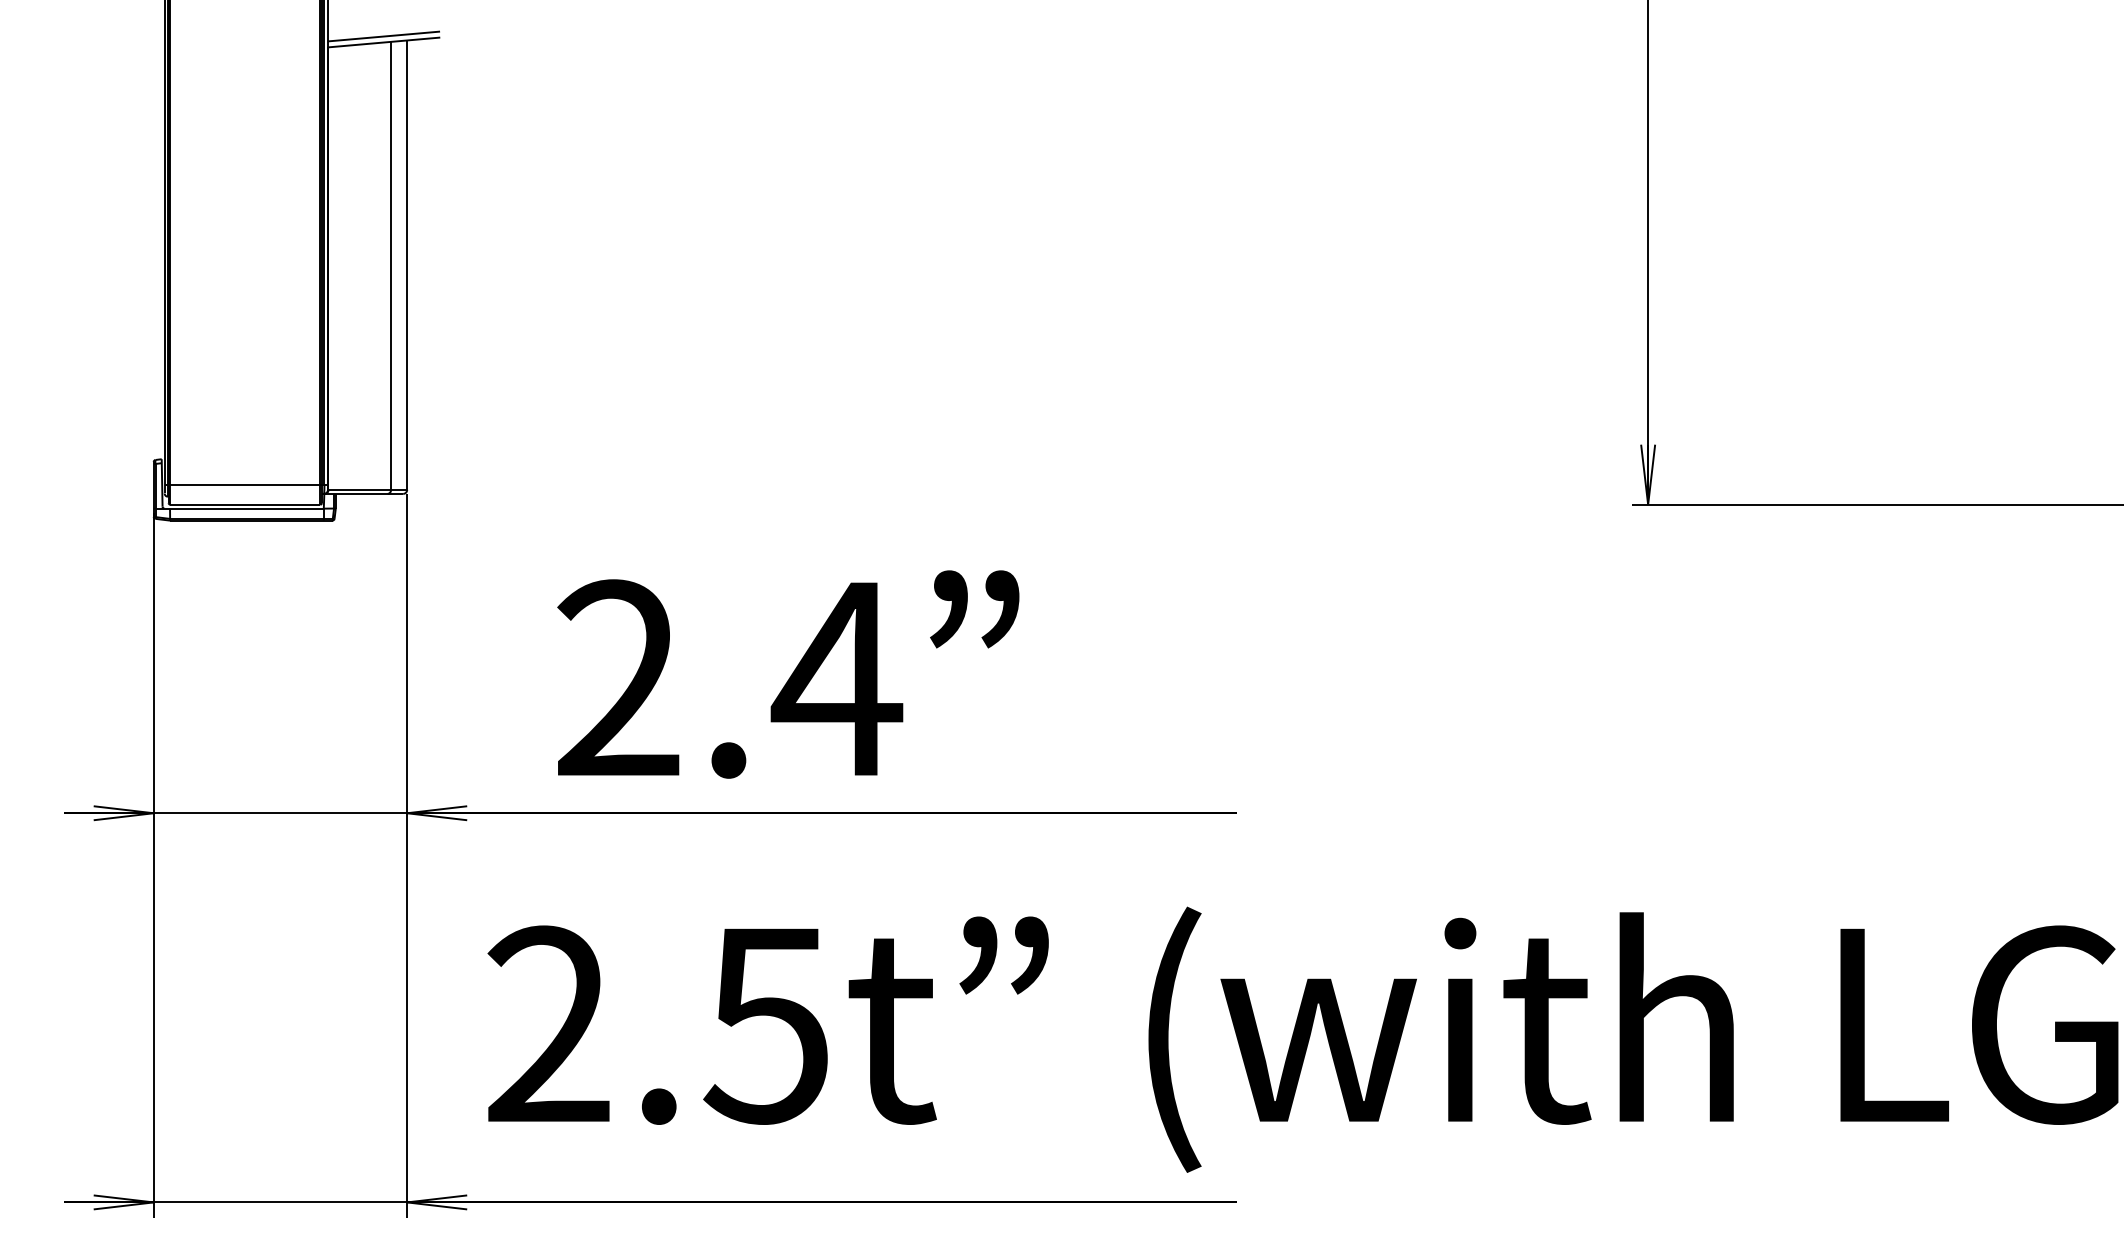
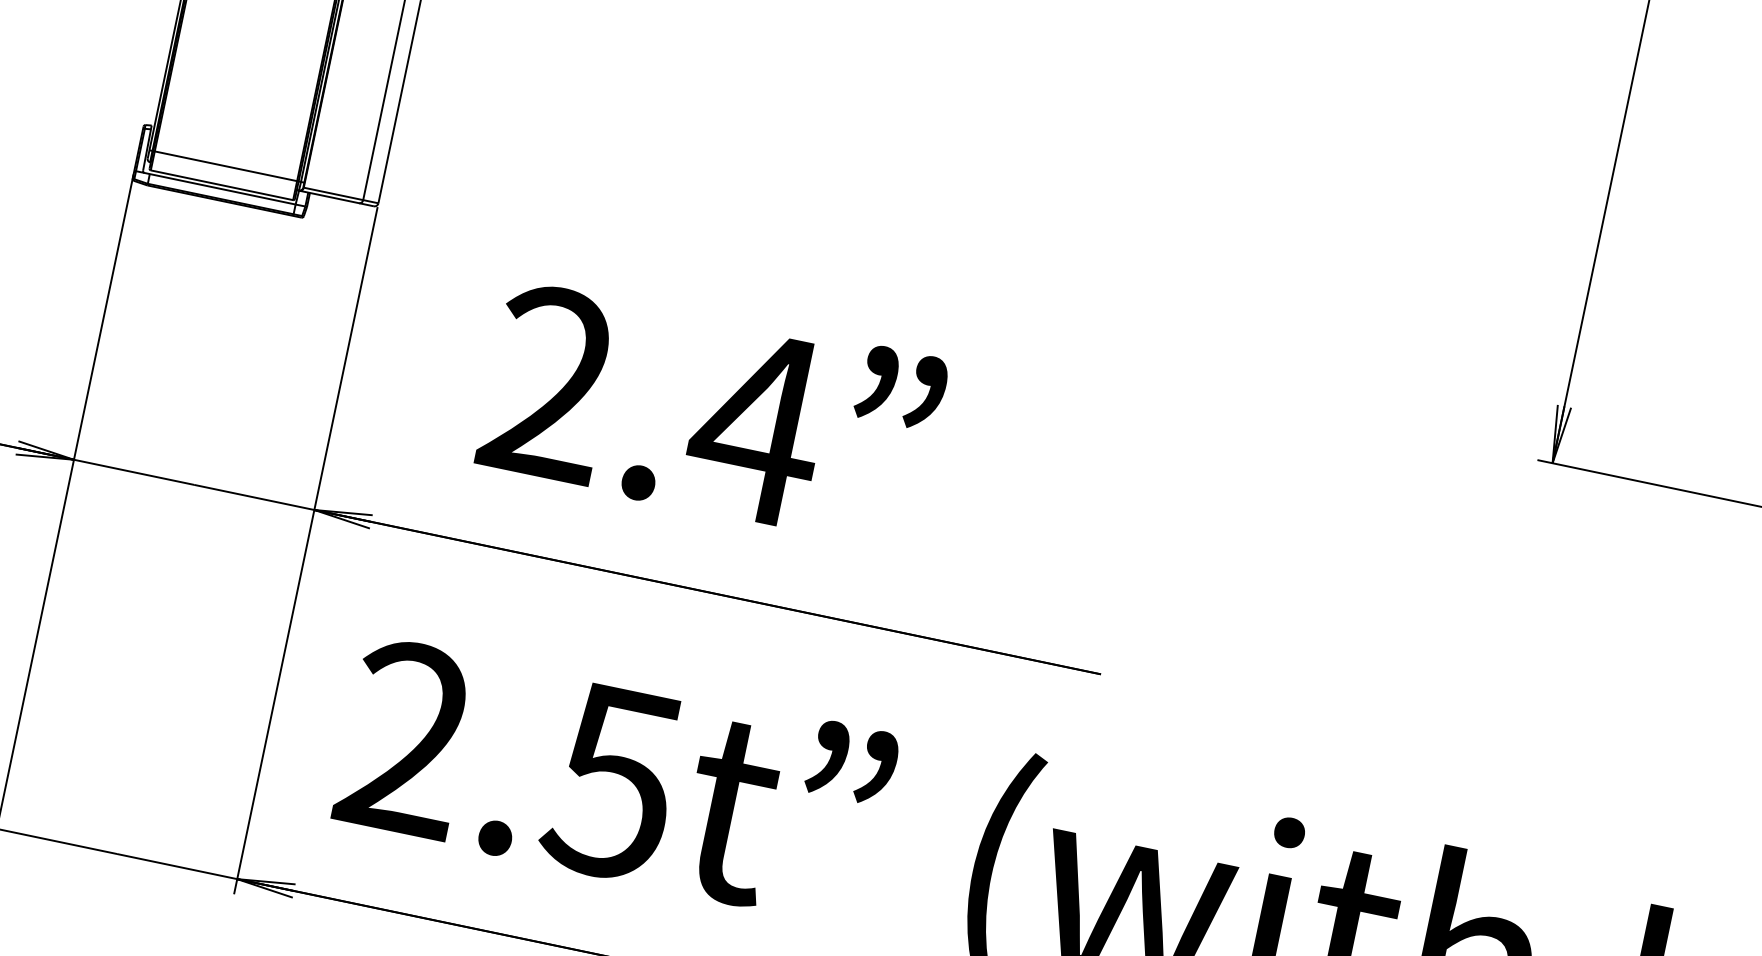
text: (788, 674) -> (712, 413), moved

